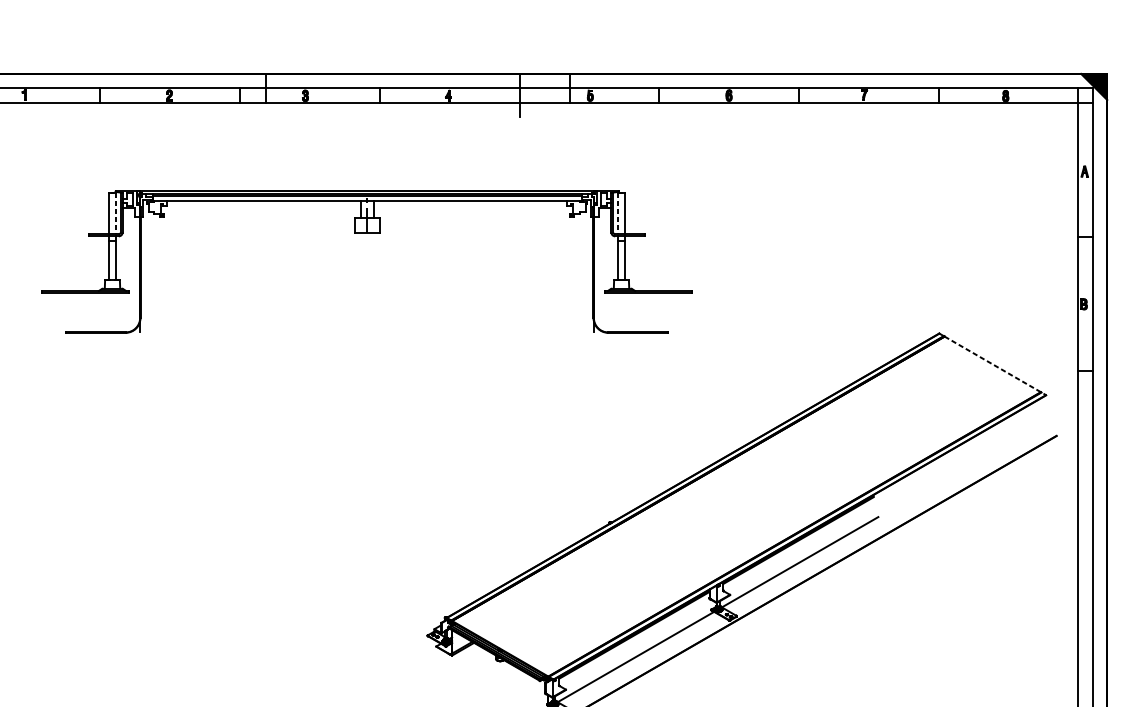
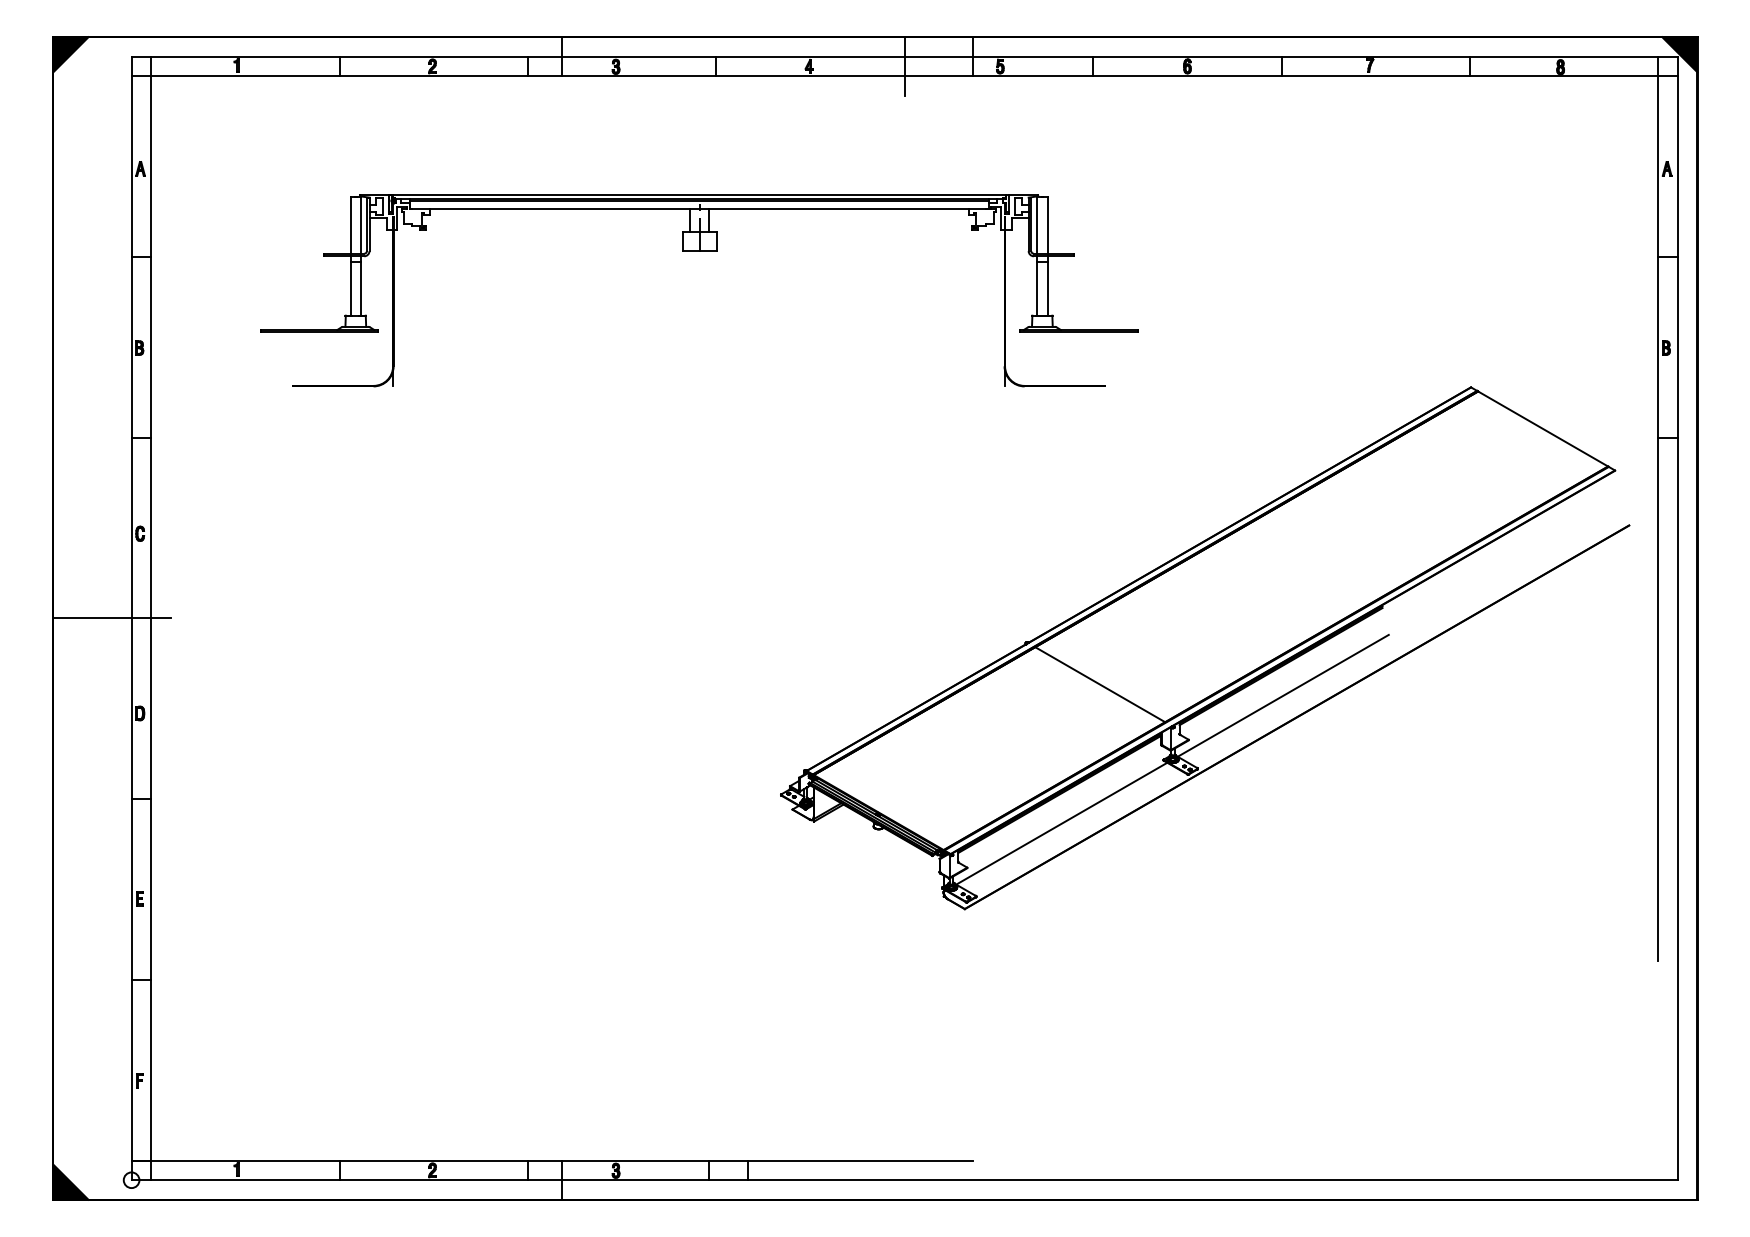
line: (116, 213) -> (361, 225), dashed -> solid
line: (617, 213) -> (1037, 225), dashed -> solid
line: (996, 366) -> (1547, 431), dashed -> solid
line: (664, 553) -> (1100, 684), added

